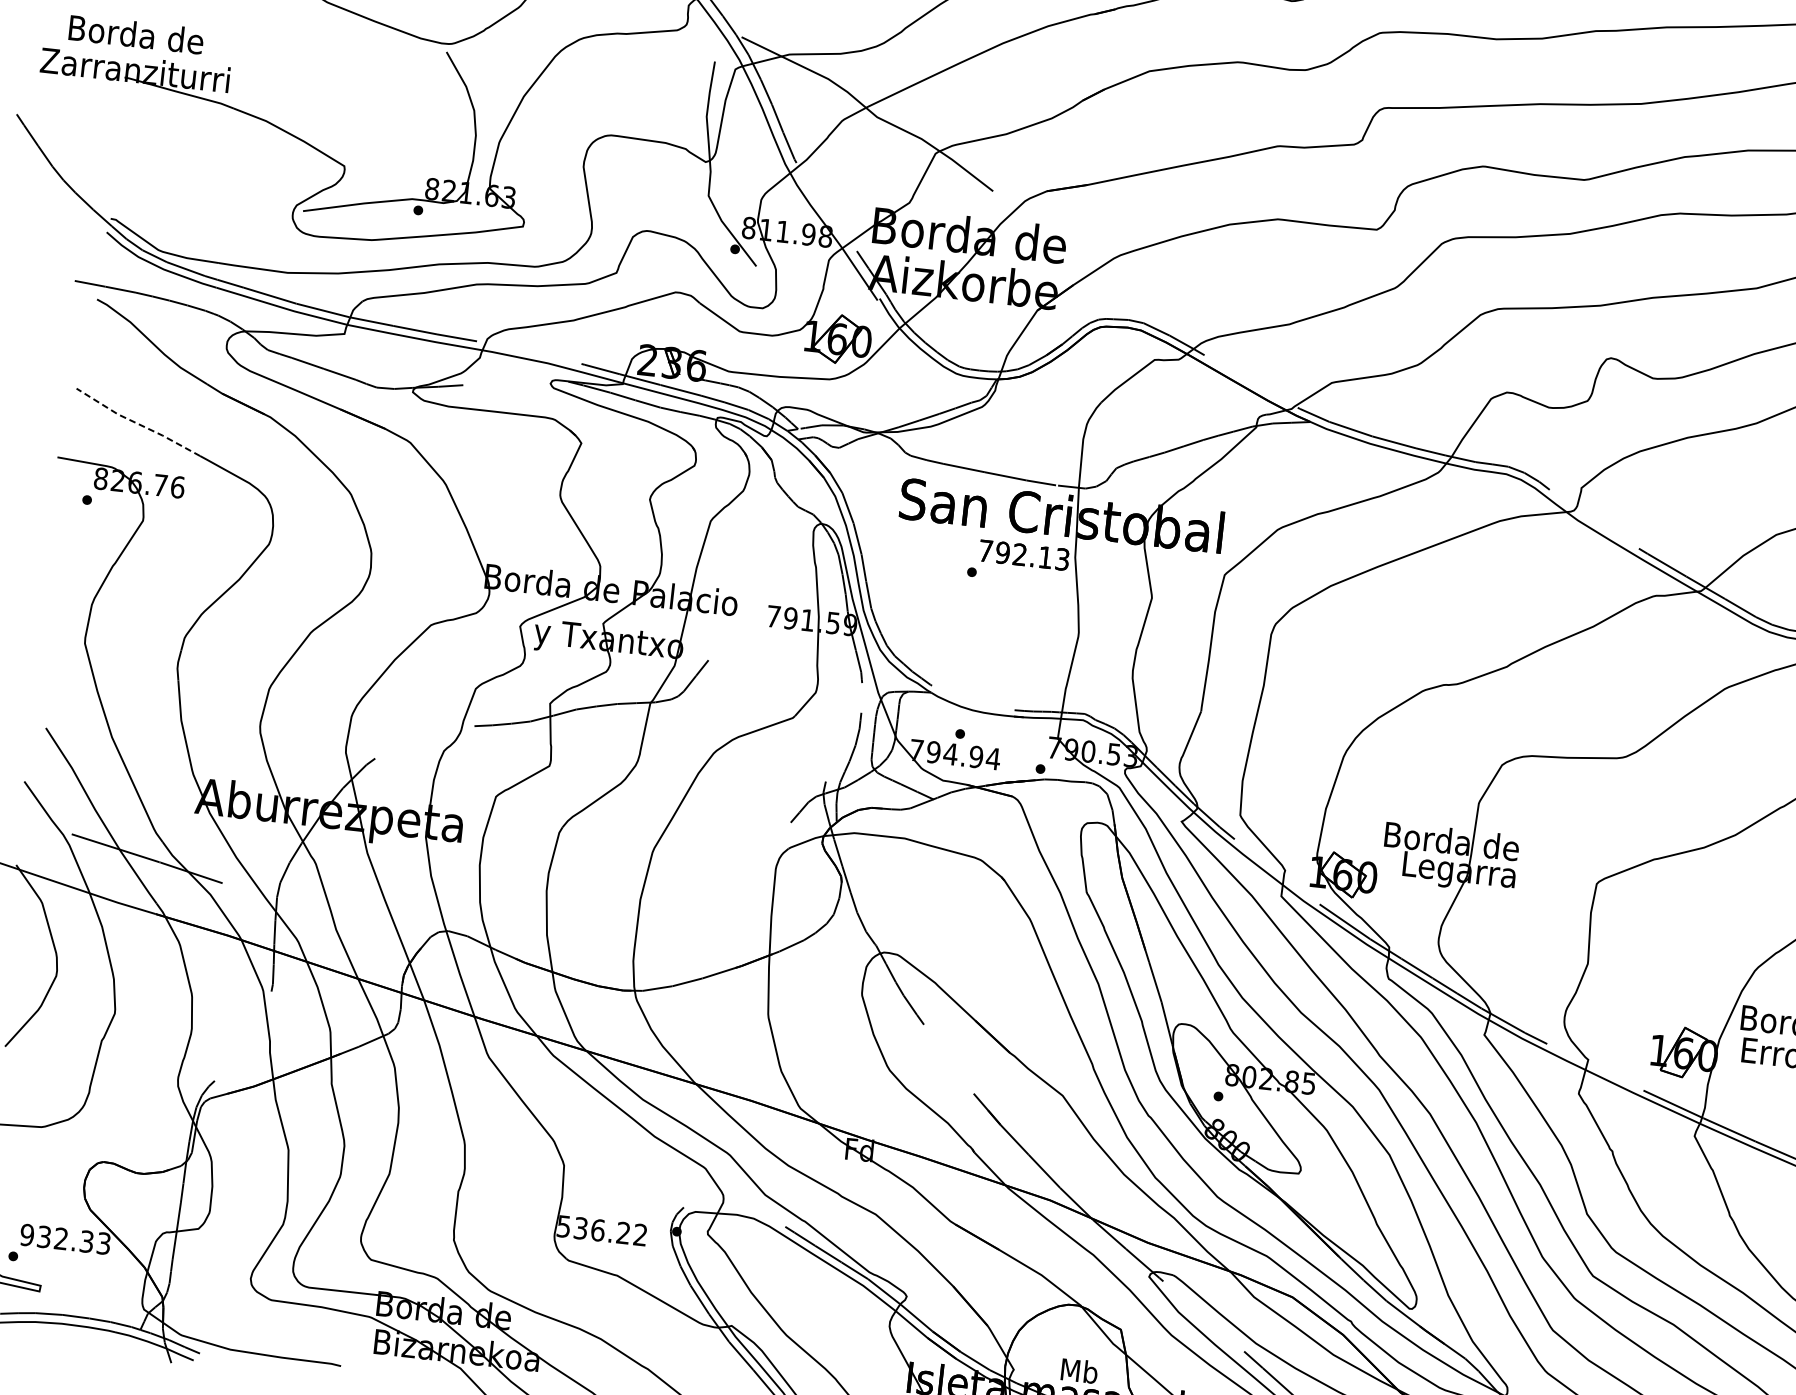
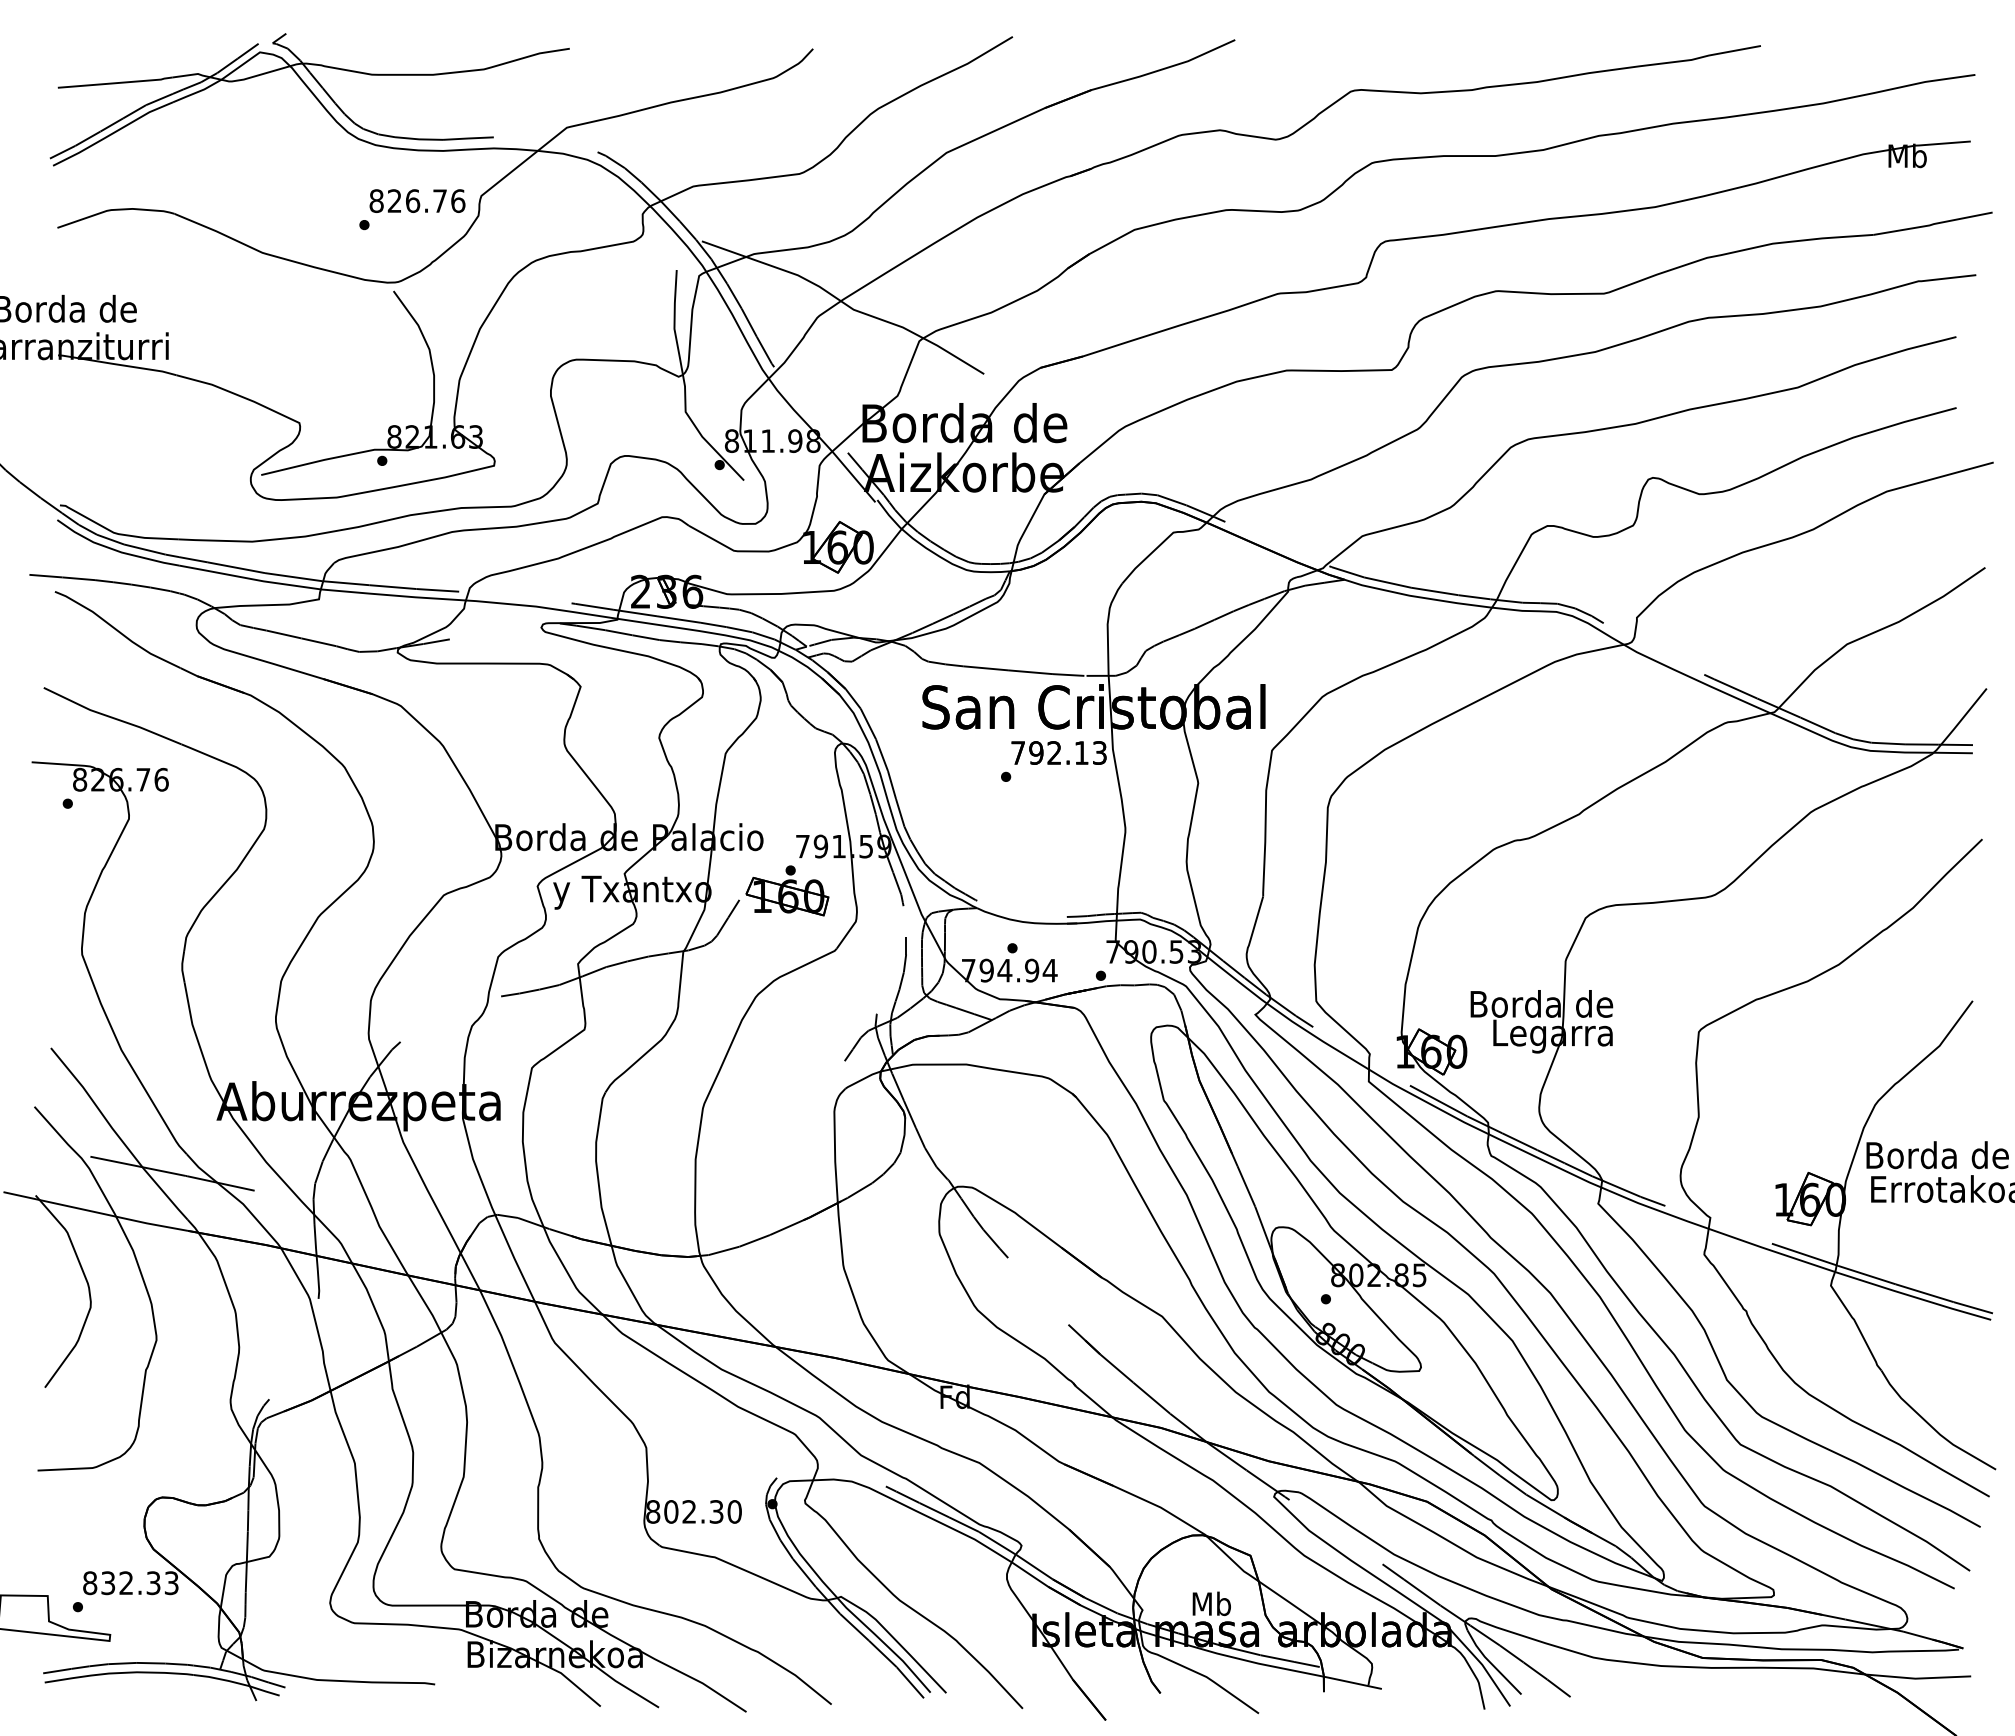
line: (137, 423) -> (111, 717), dashed -> solid
part: (754, 656) -> (787, 890), added
text: (601, 1230) -> (693, 1511), 536.22 -> 802.30
text: (27, 1235) -> (90, 1583), 932.33 -> 832.33

